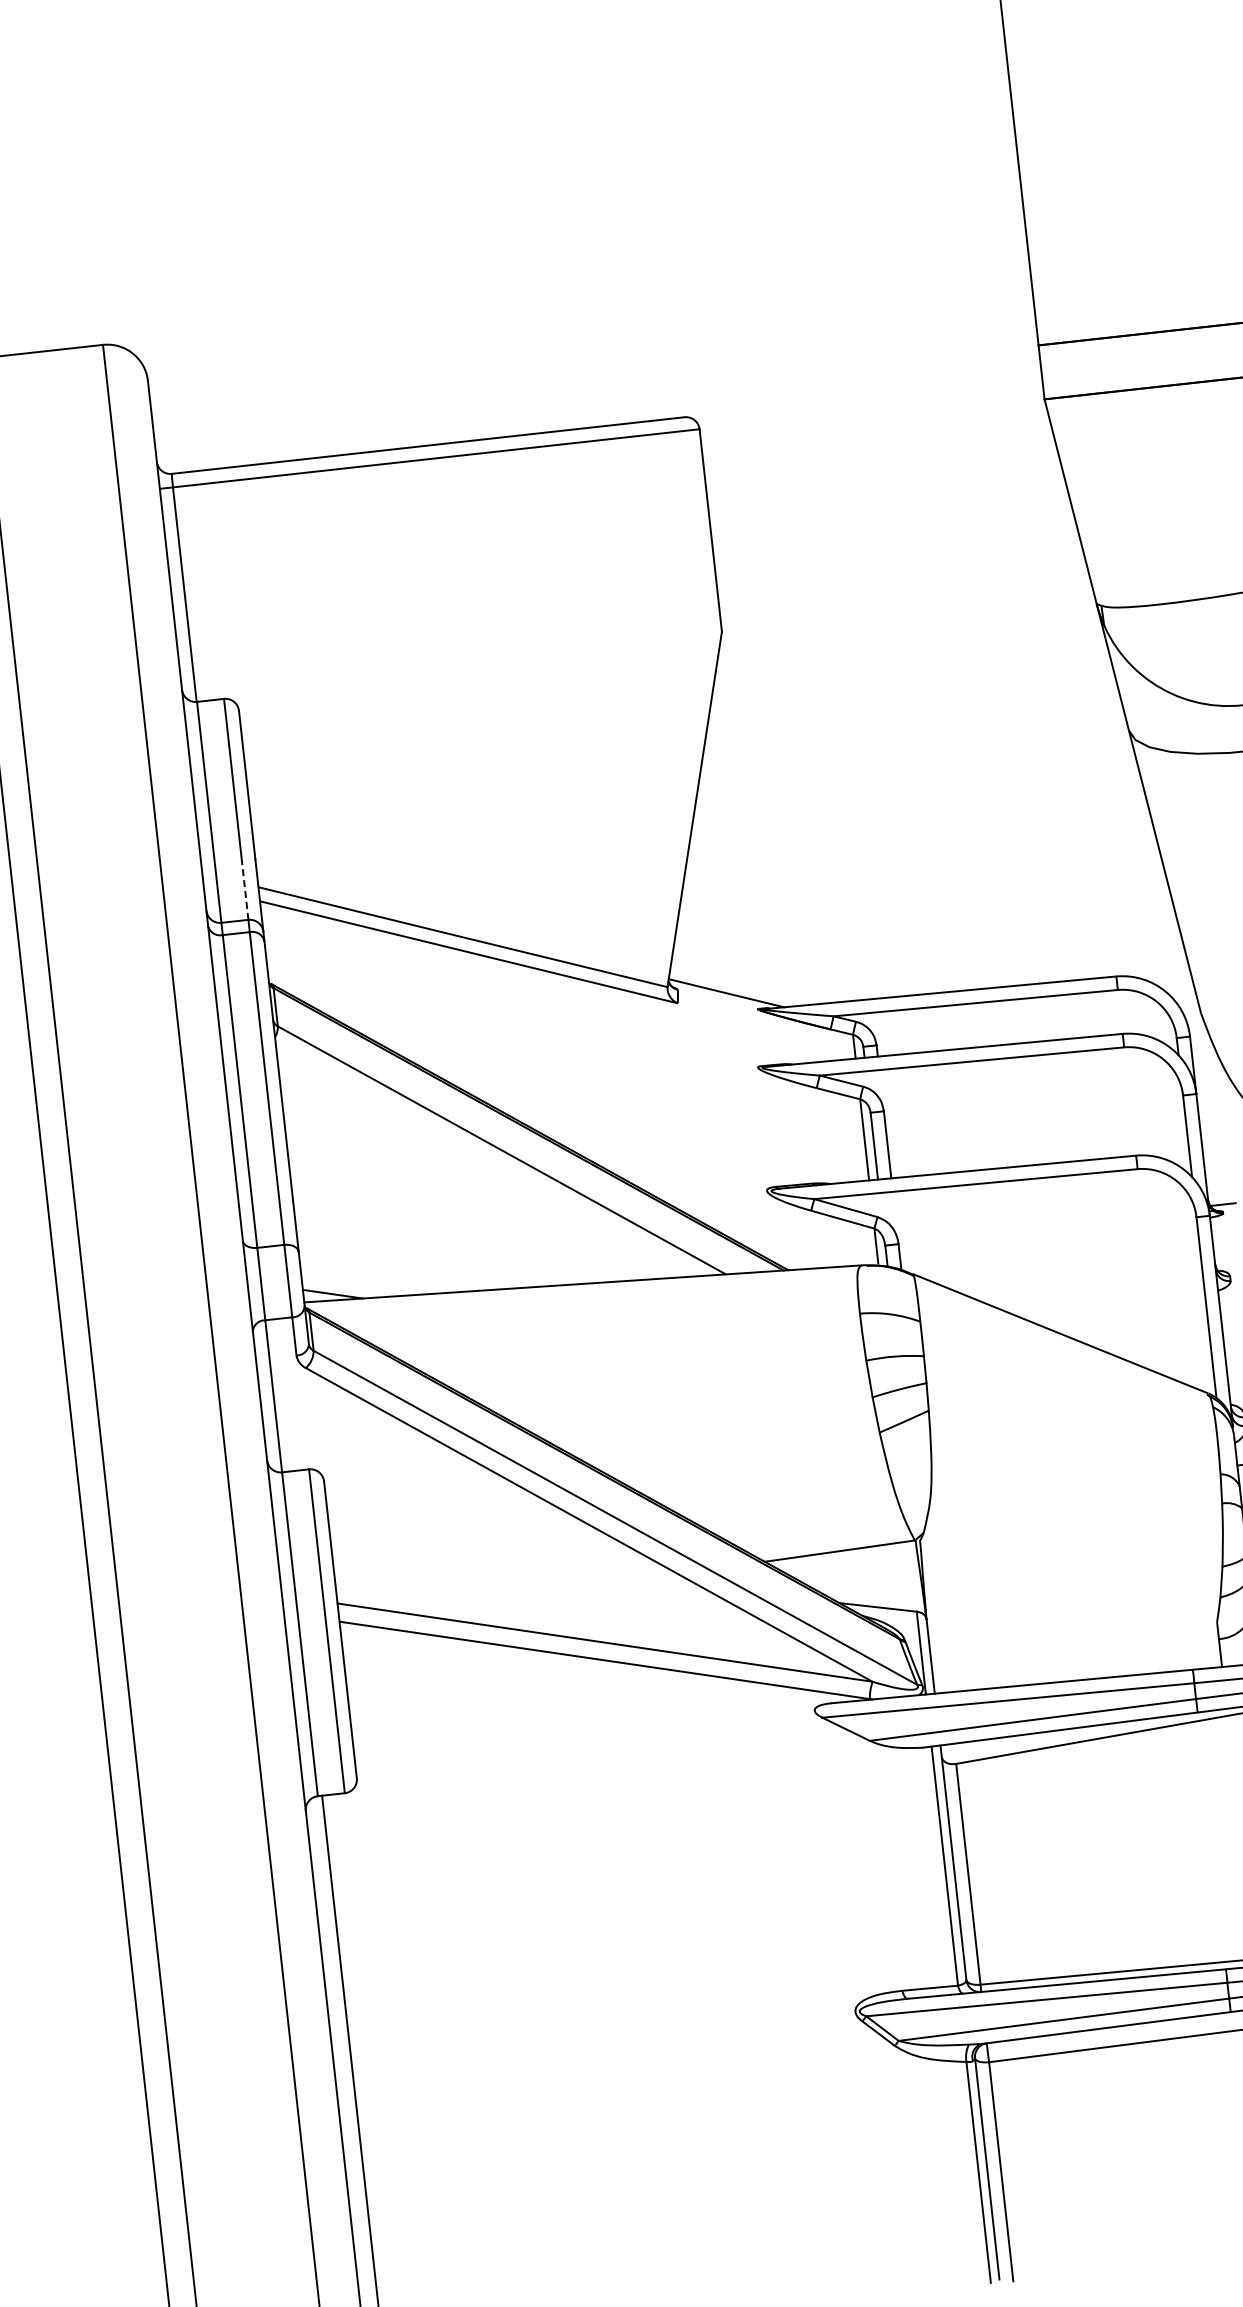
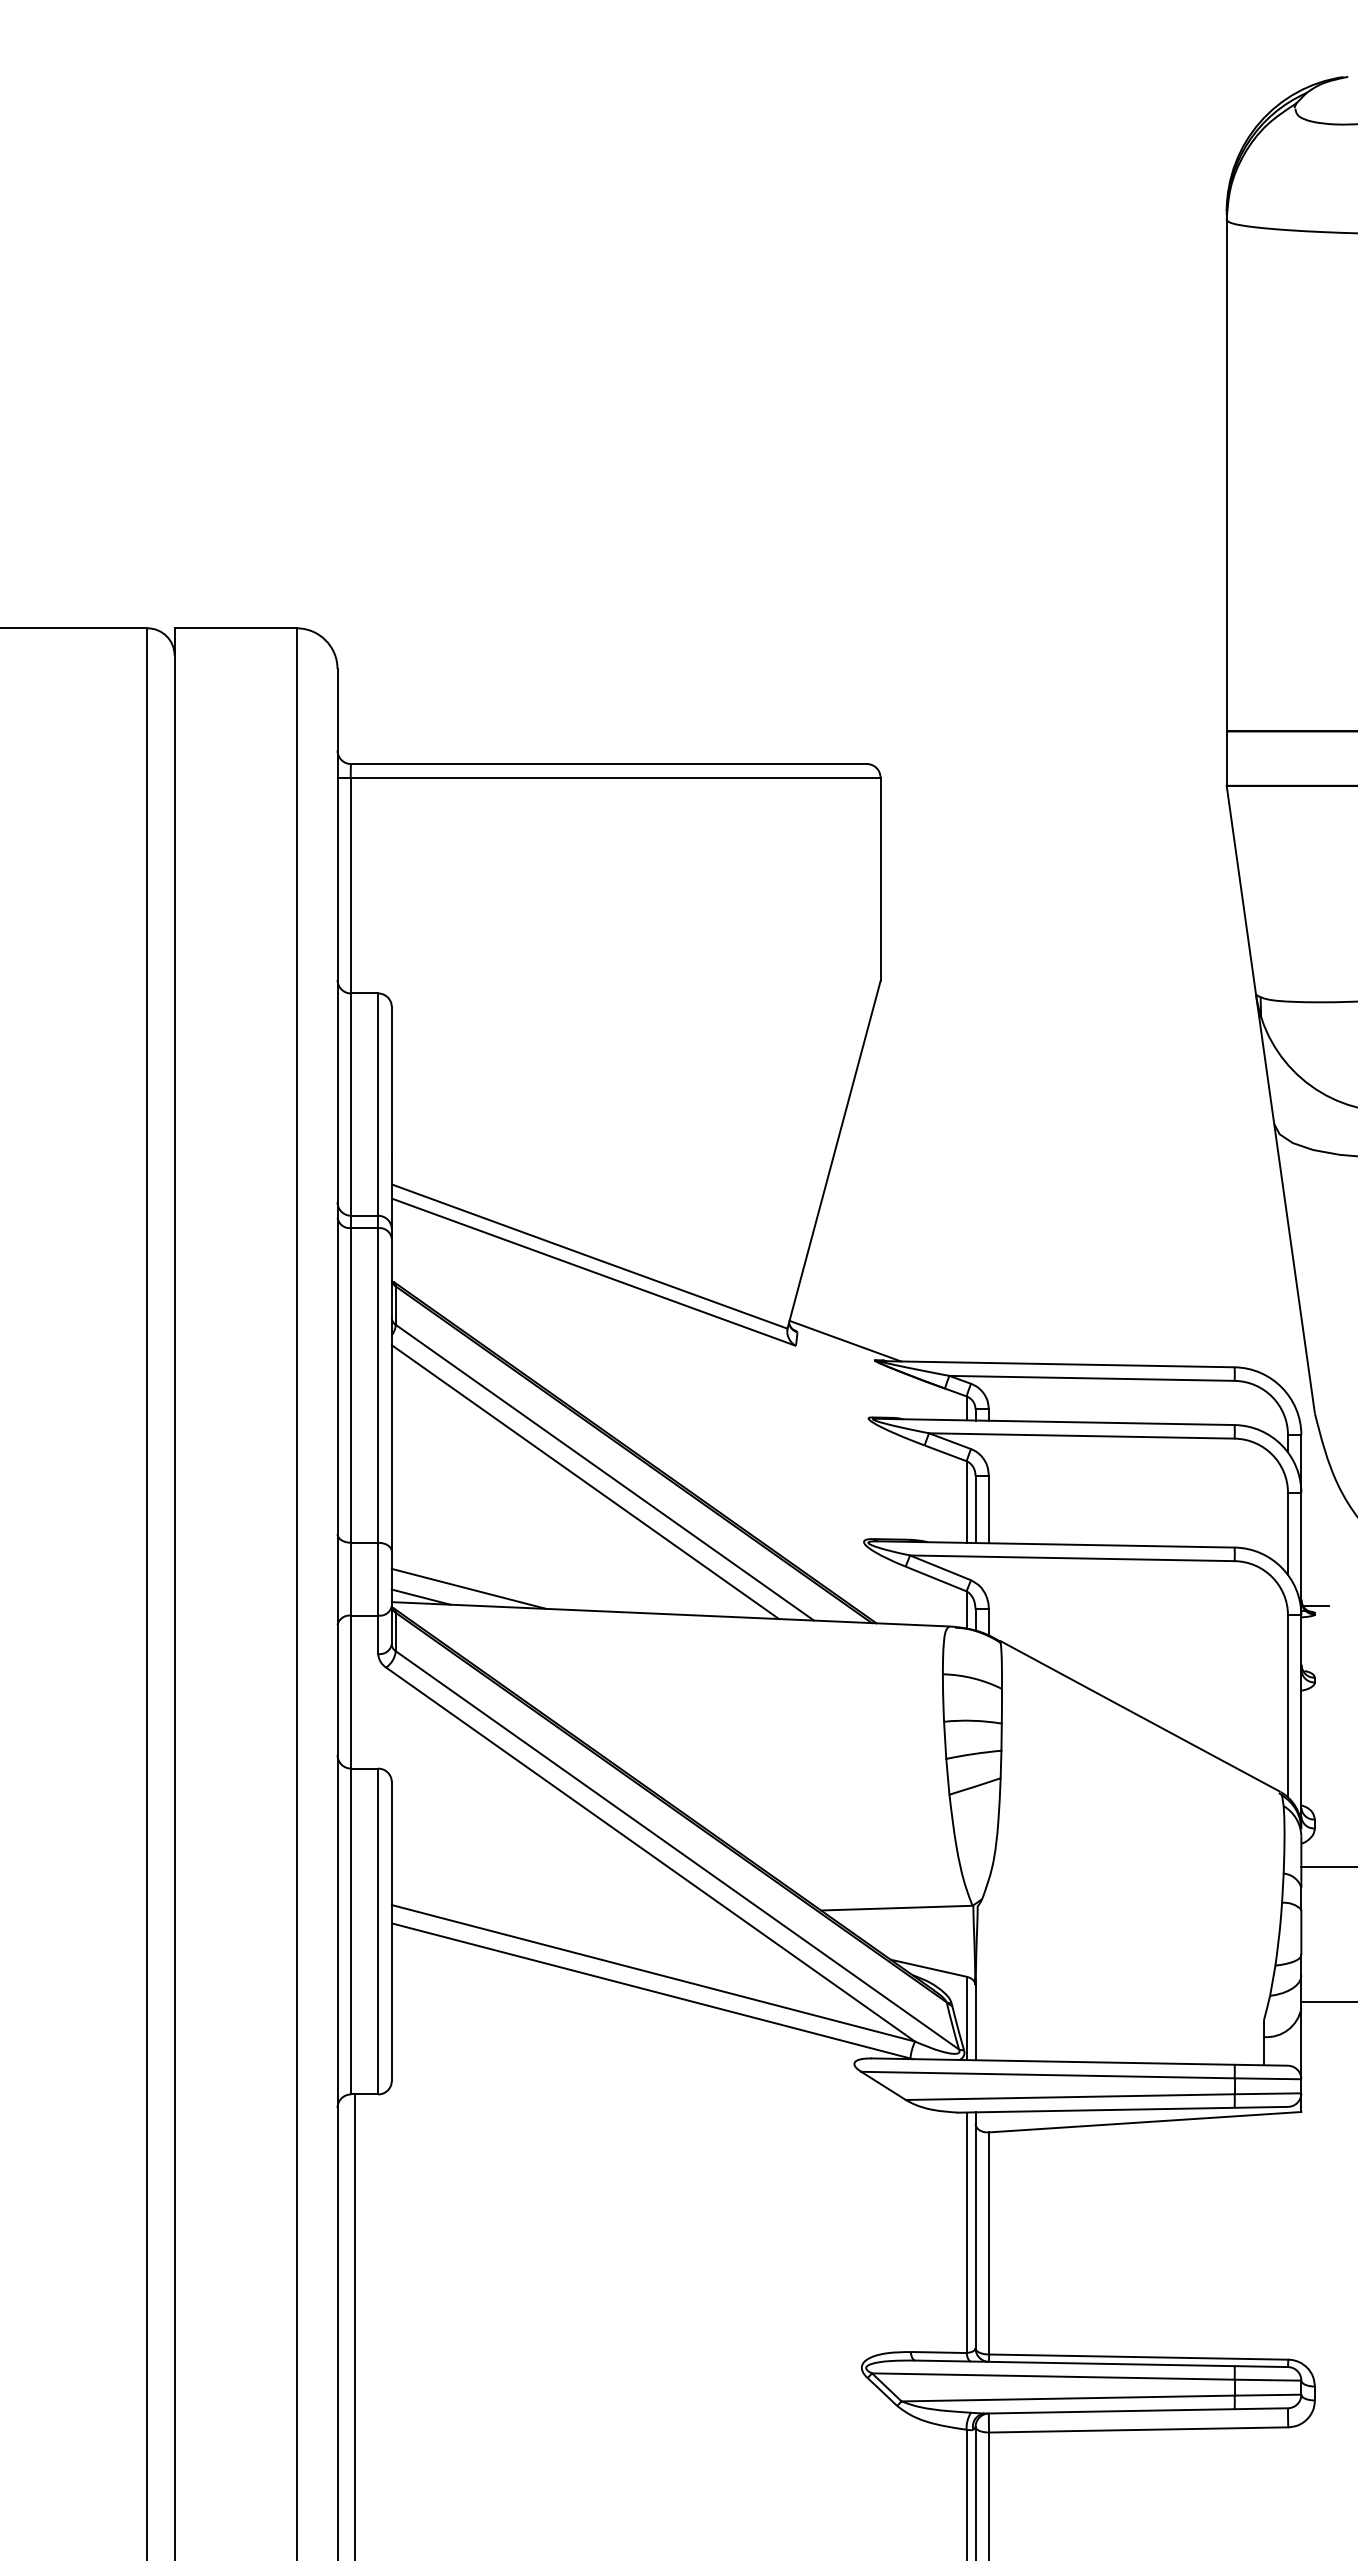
line: (245, 890) -> (378, 1186), dashed -> solid
line: (483, 1162) -> (585, 1482), added
line: (379, 1280) -> (468, 1588), added

